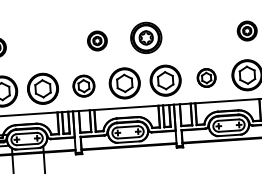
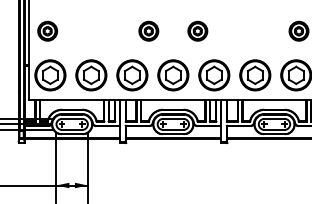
part: (145, 37) -> (197, 30), size x0.62
part: (206, 78) -> (255, 75), size x1.67
part: (84, 86) -> (132, 75), size x1.43

